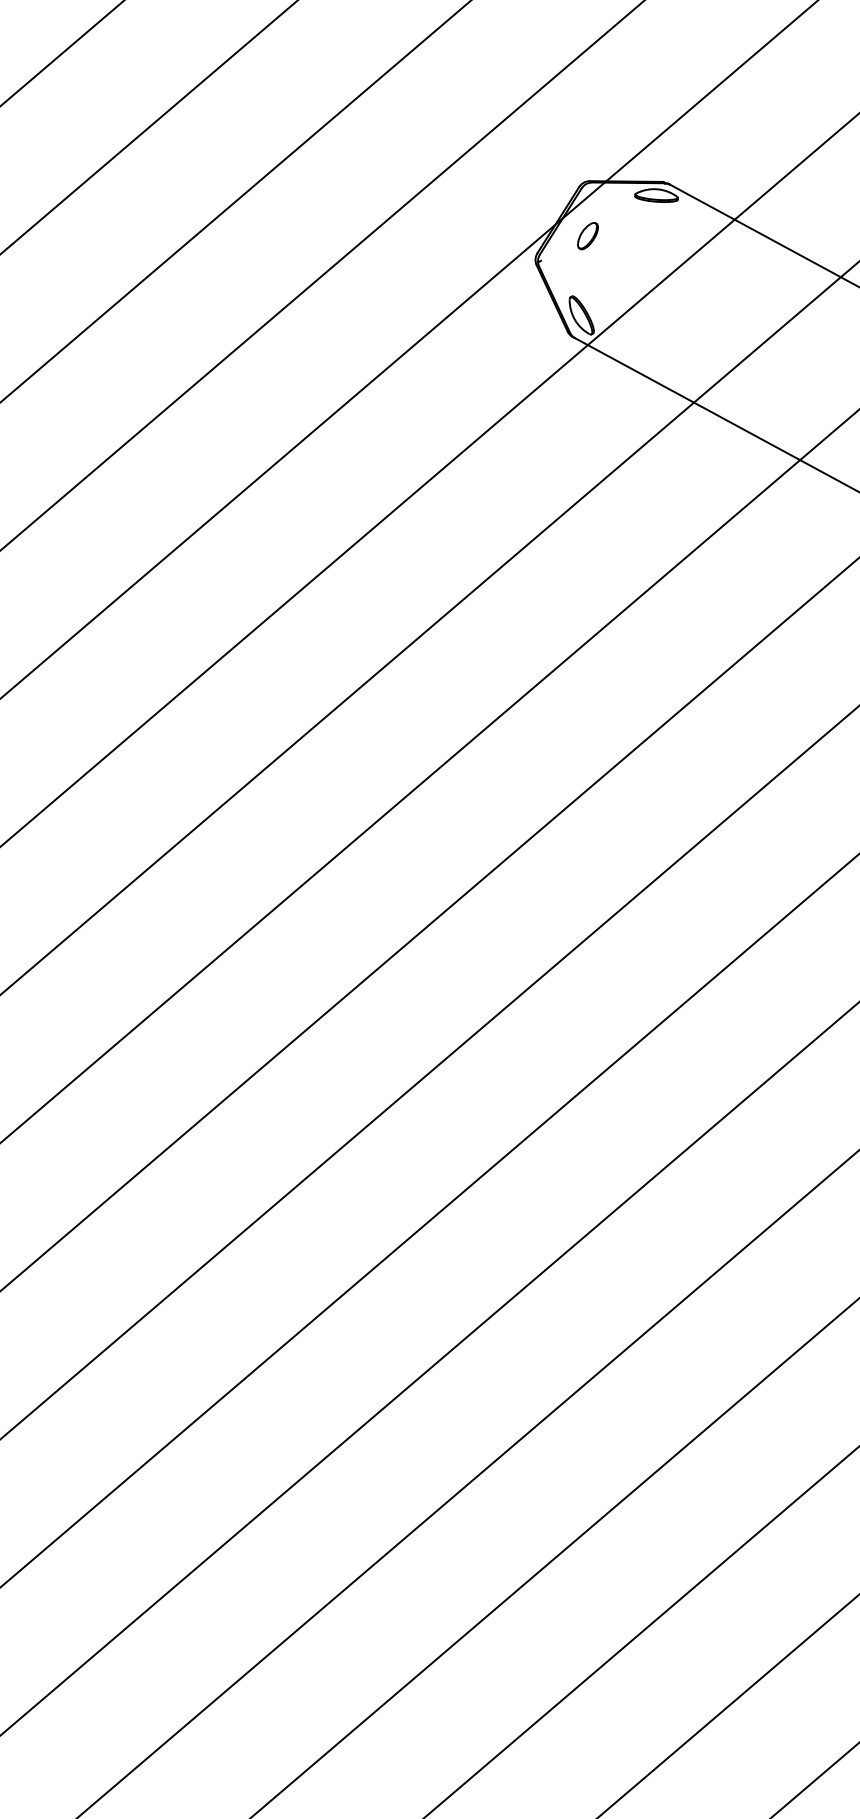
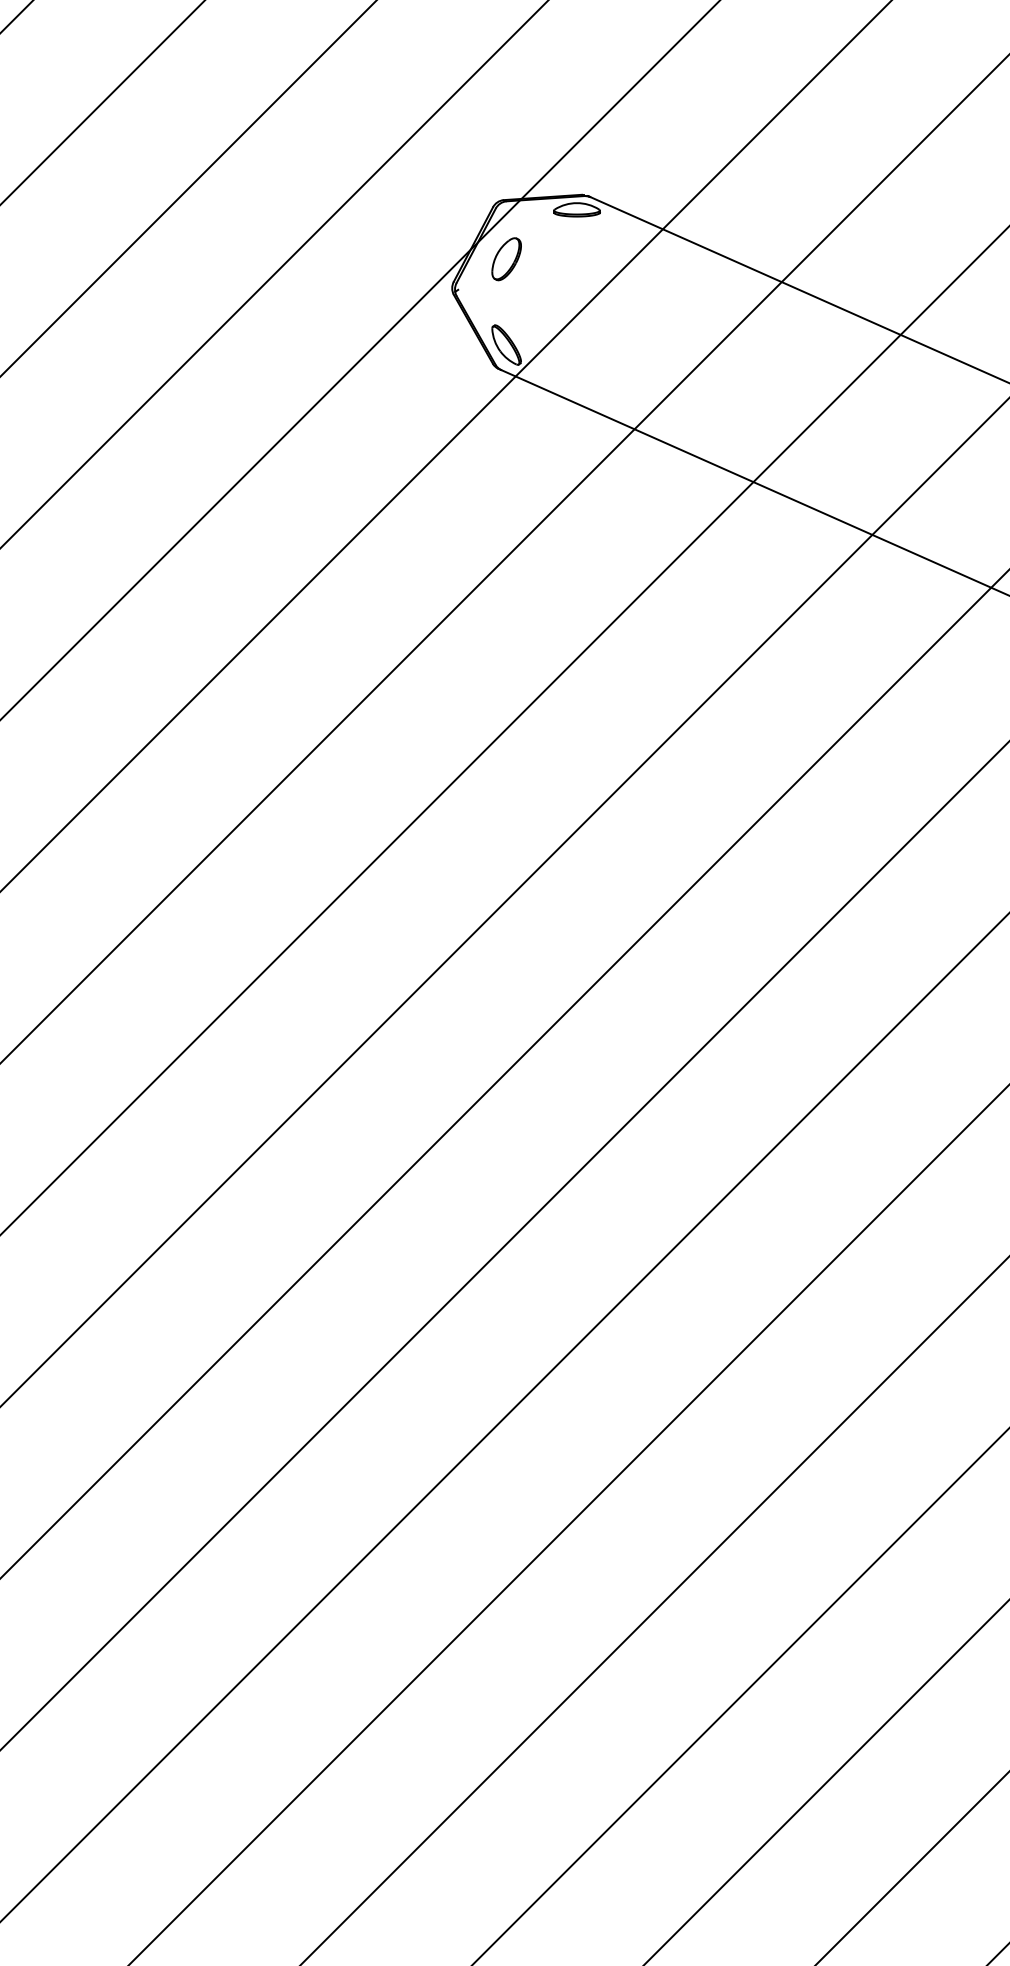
part: (587, 236) -> (506, 259), size x1.43

